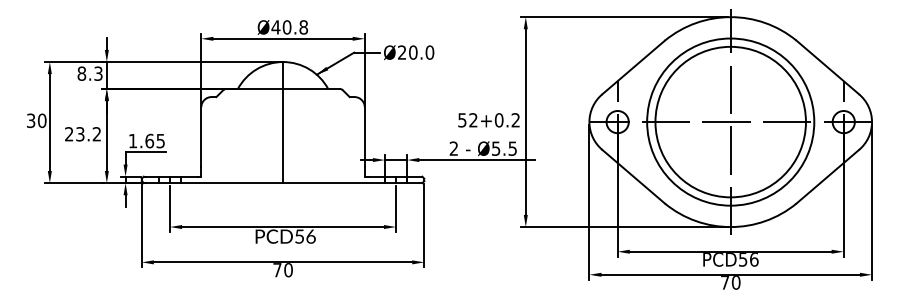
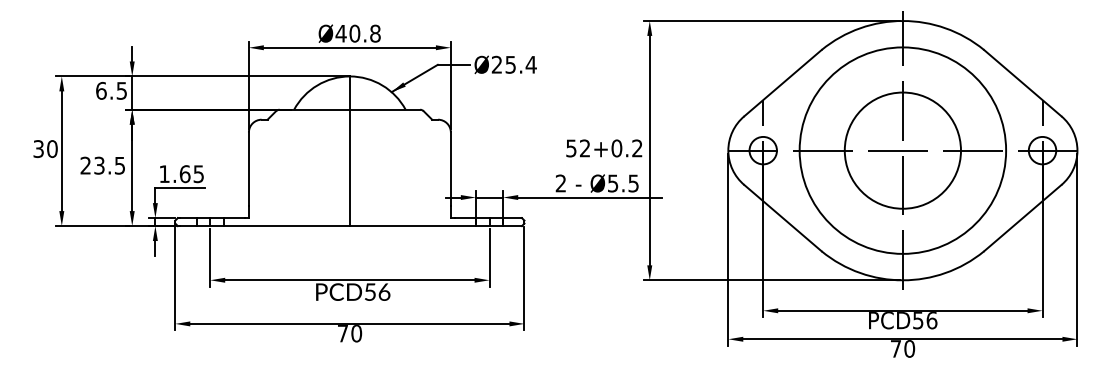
text: (421, 52) -> (520, 64), Ø20.0 -> Ø25.4
text: (89, 73) -> (110, 90), 8.3 -> 6.5
circle: (730, 122) -> (902, 151), size x0.62
text: (96, 134) -> (119, 165), 23.2 -> 23.5

